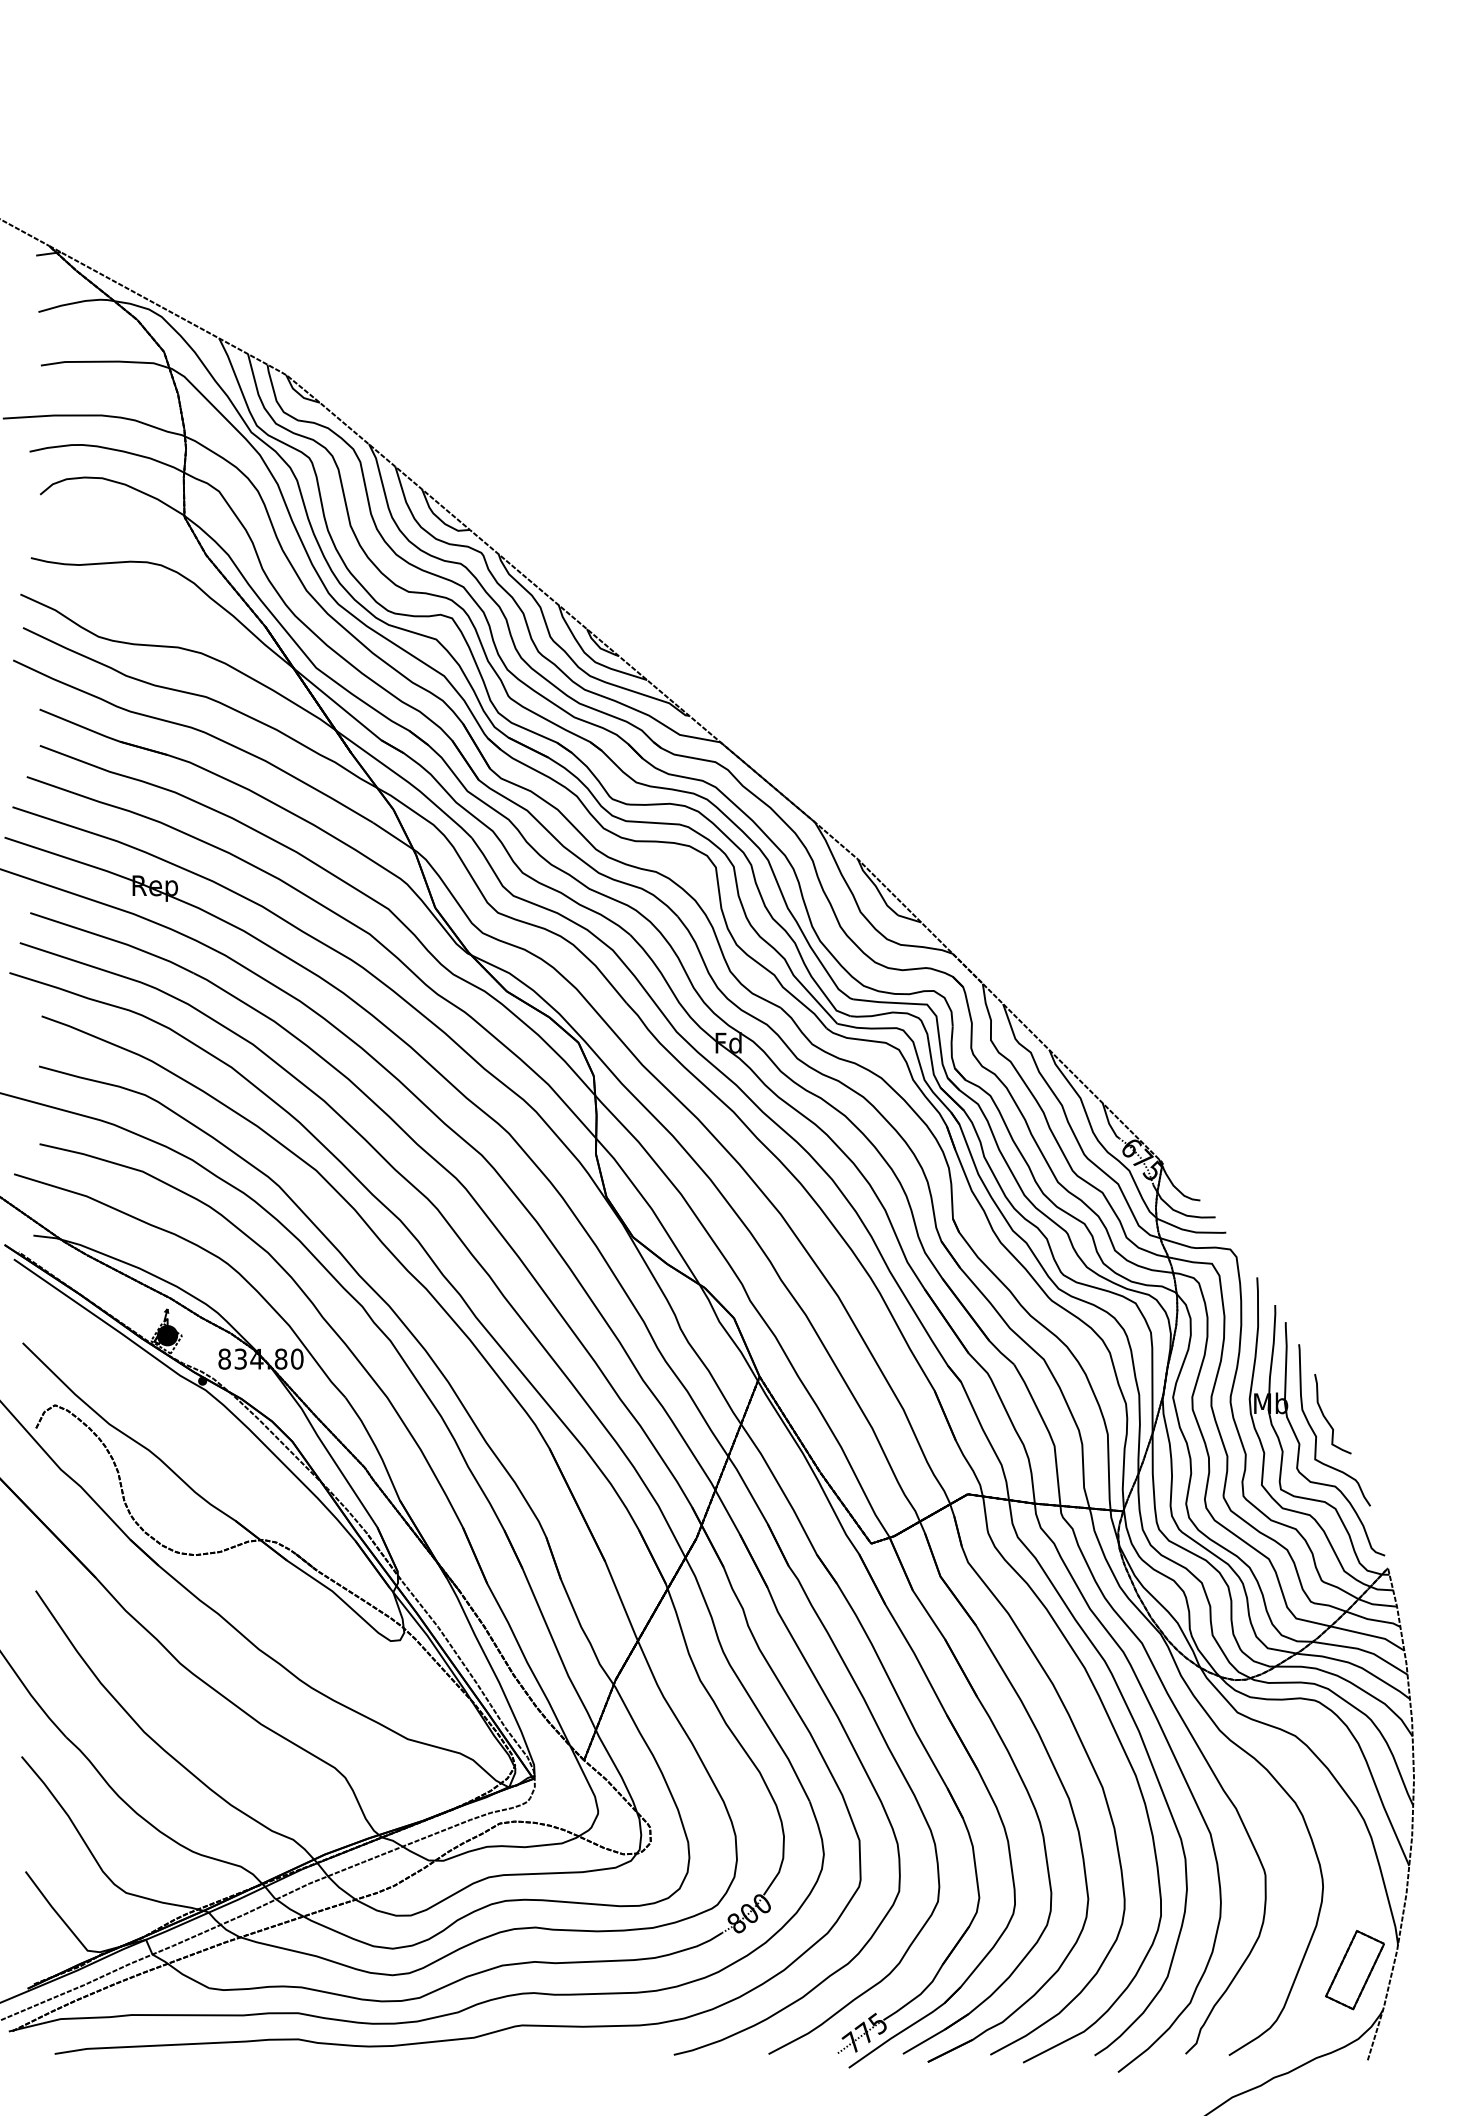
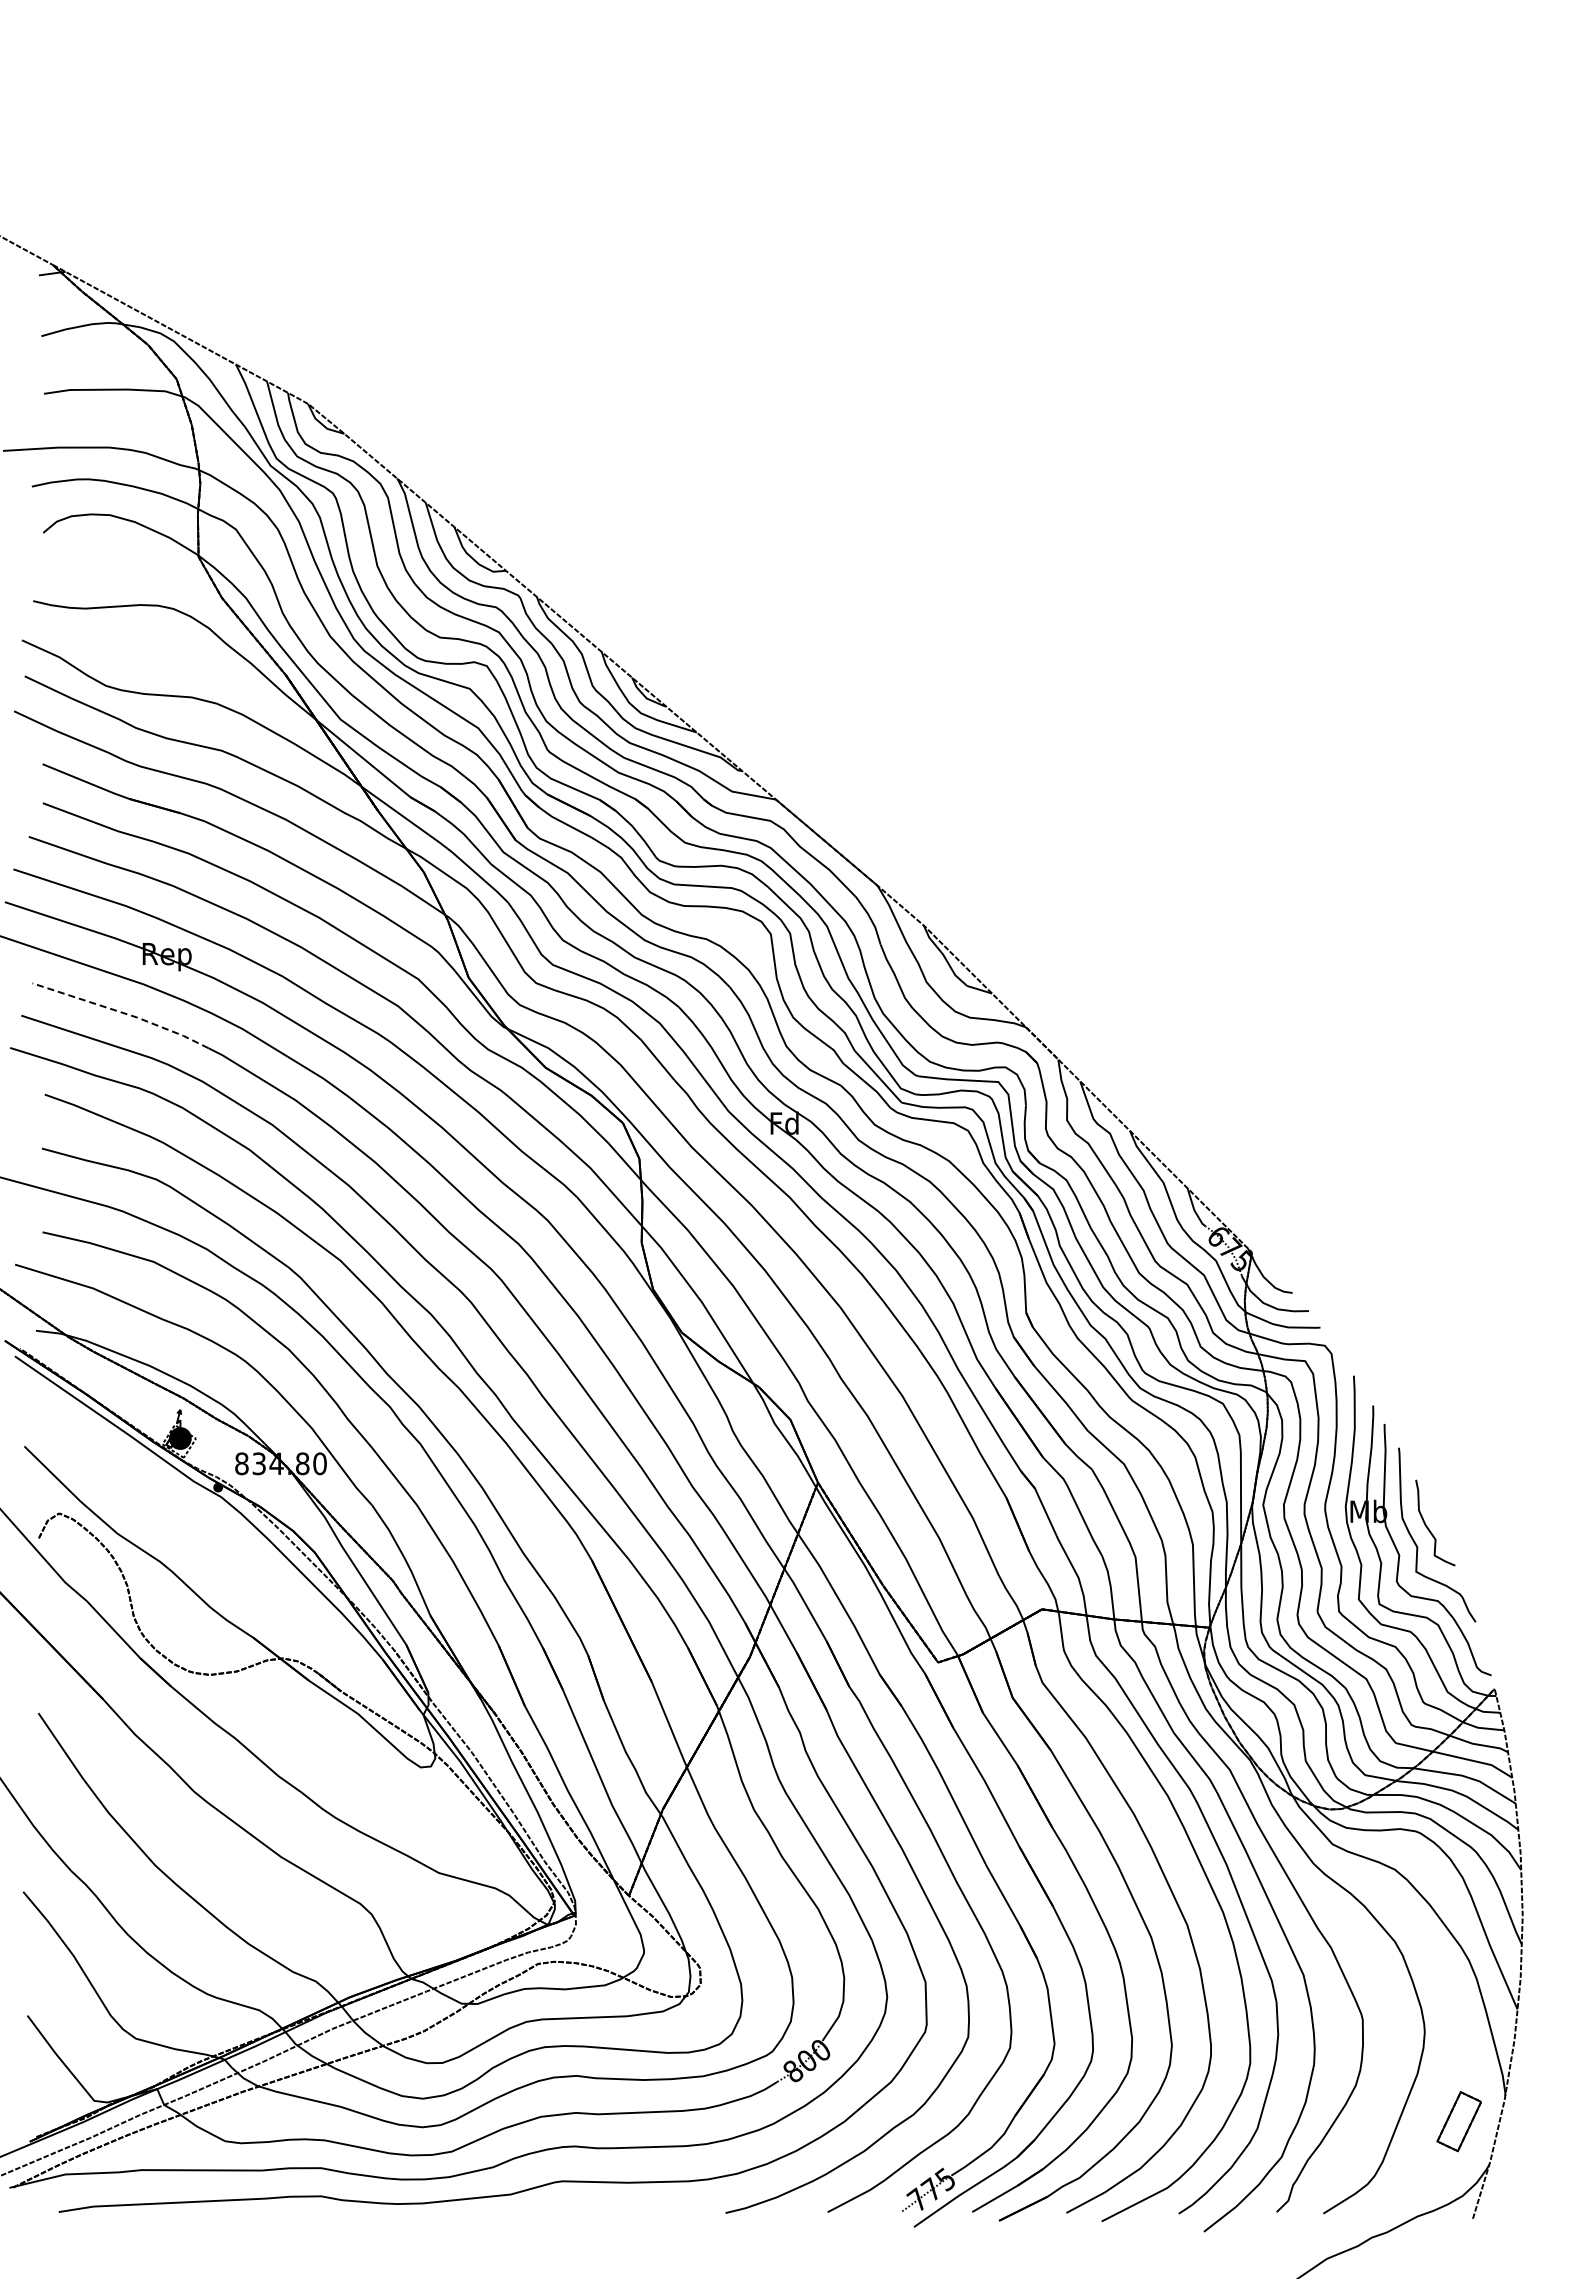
line: (113, 940) -> (122, 1012), solid -> dashed
part: (1355, 1969) -> (1459, 2121), size x0.7

